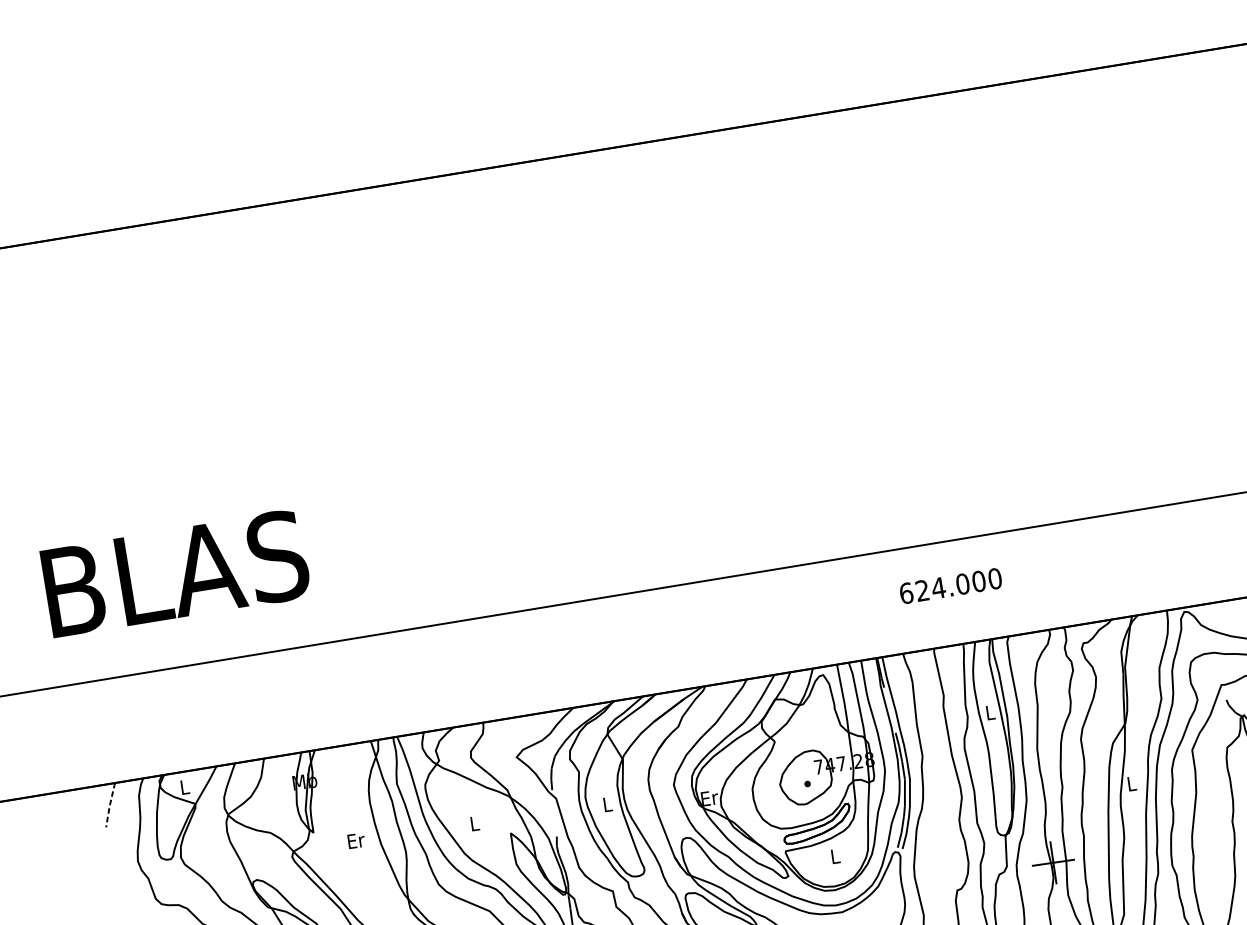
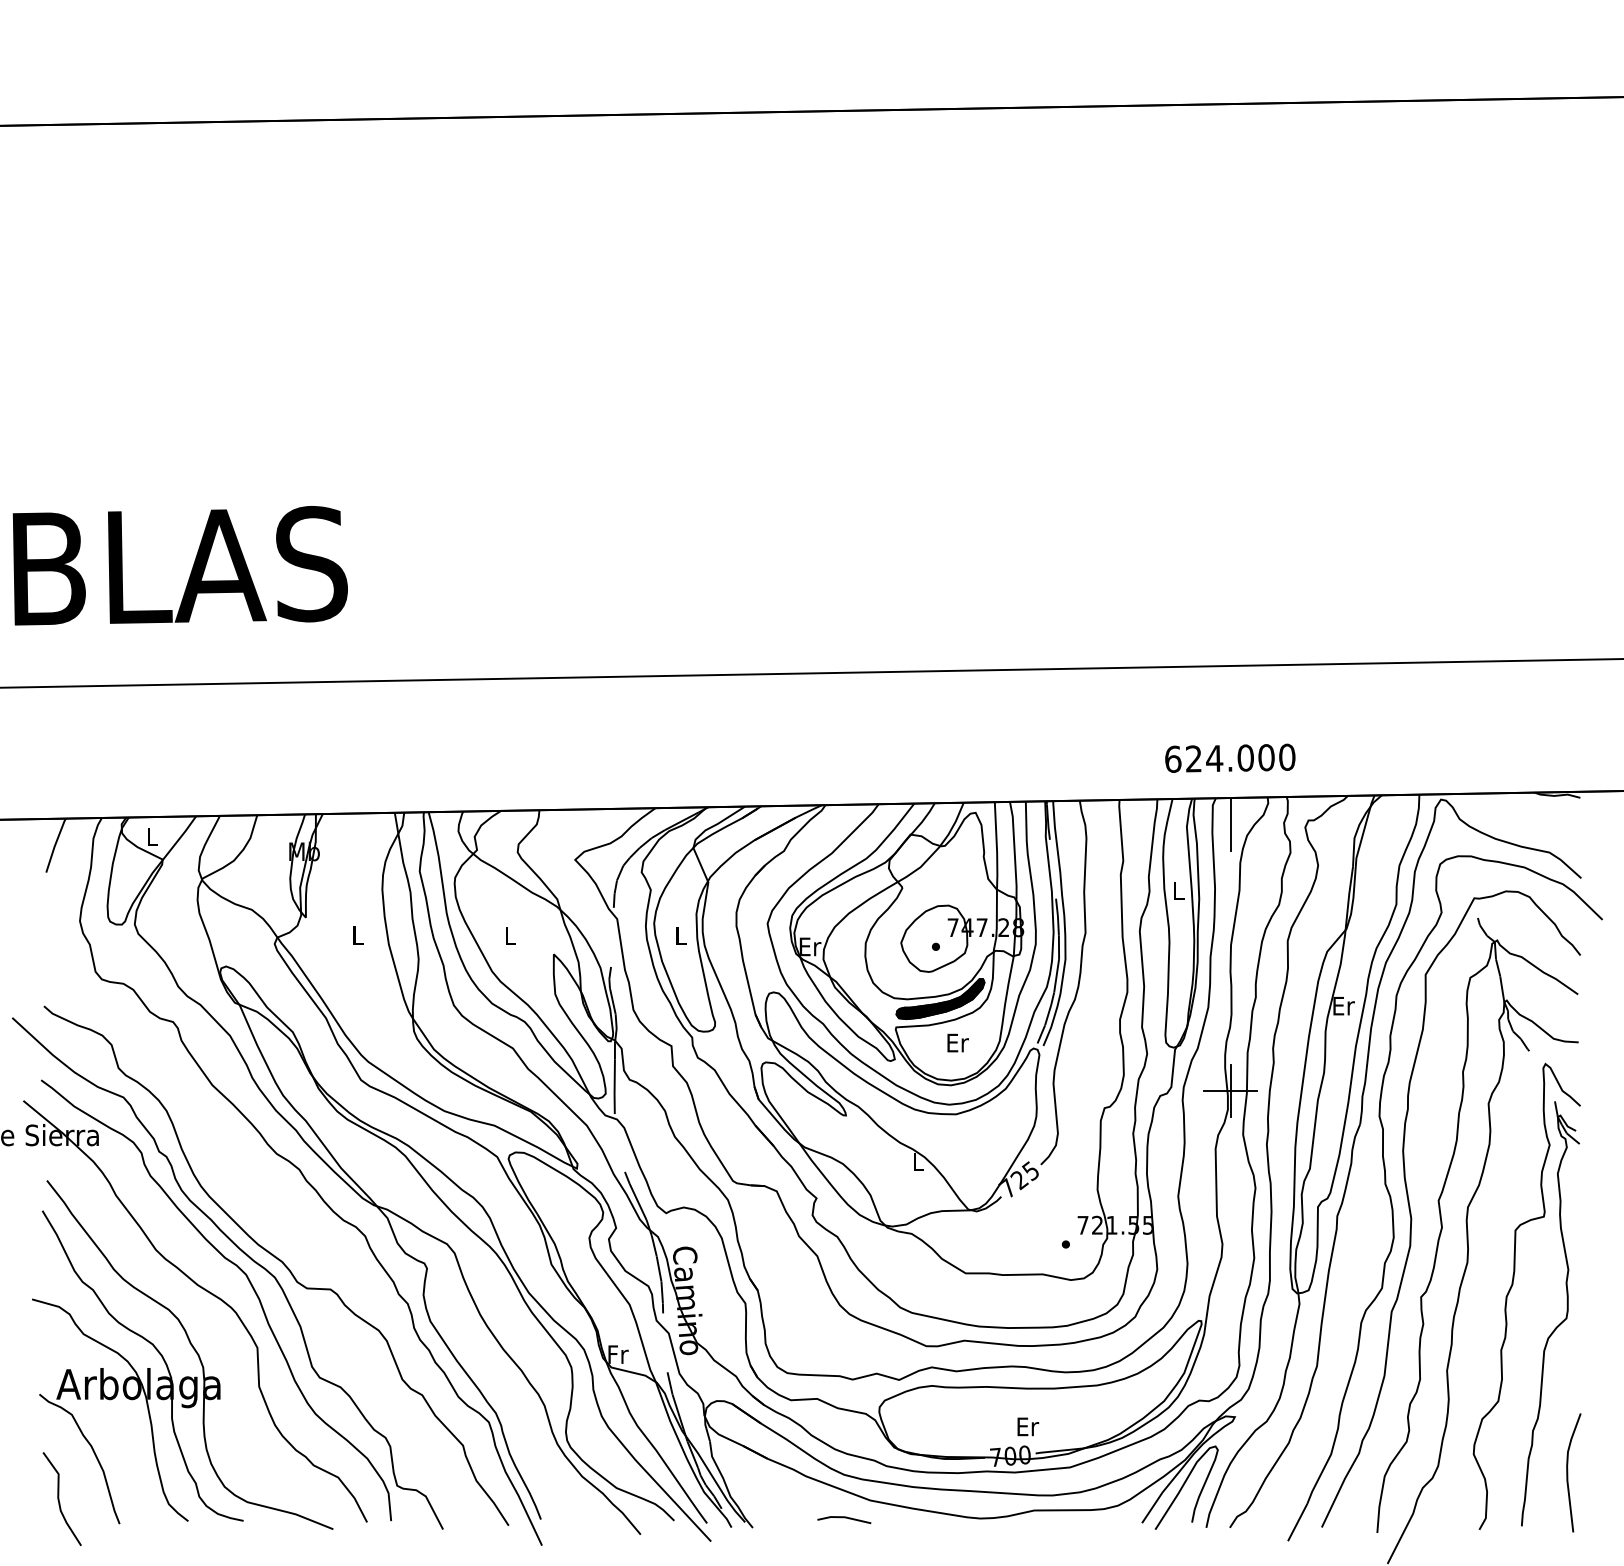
text: (950, 585) -> (1230, 757), moved
line: (1023, 655) -> (1230, 824), added
text: (1131, 783) -> (1343, 1005), L -> Er
line: (109, 805) -> (54, 845), dashed -> solid
fill: (817, 824) -> (940, 999), added
text: (356, 840) -> (358, 935), Er -> L
text: (835, 856) -> (957, 1042), L -> Er

